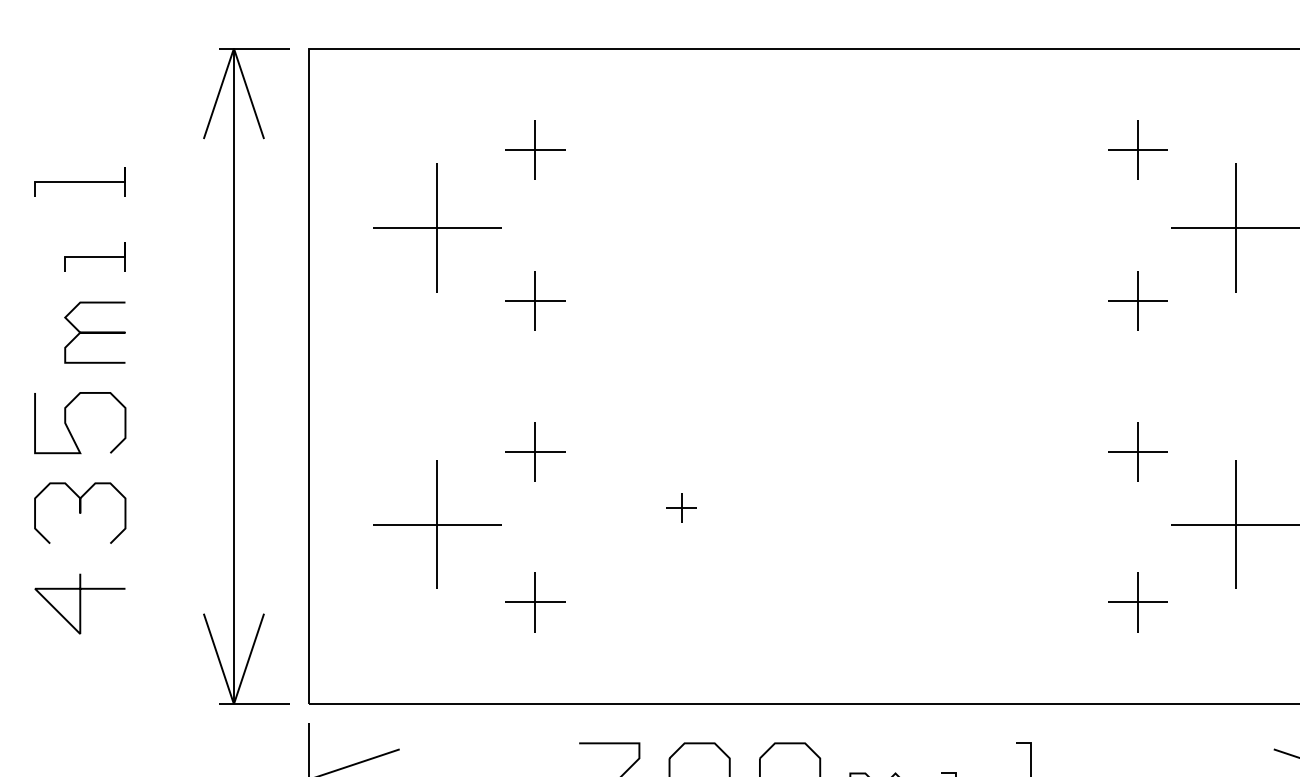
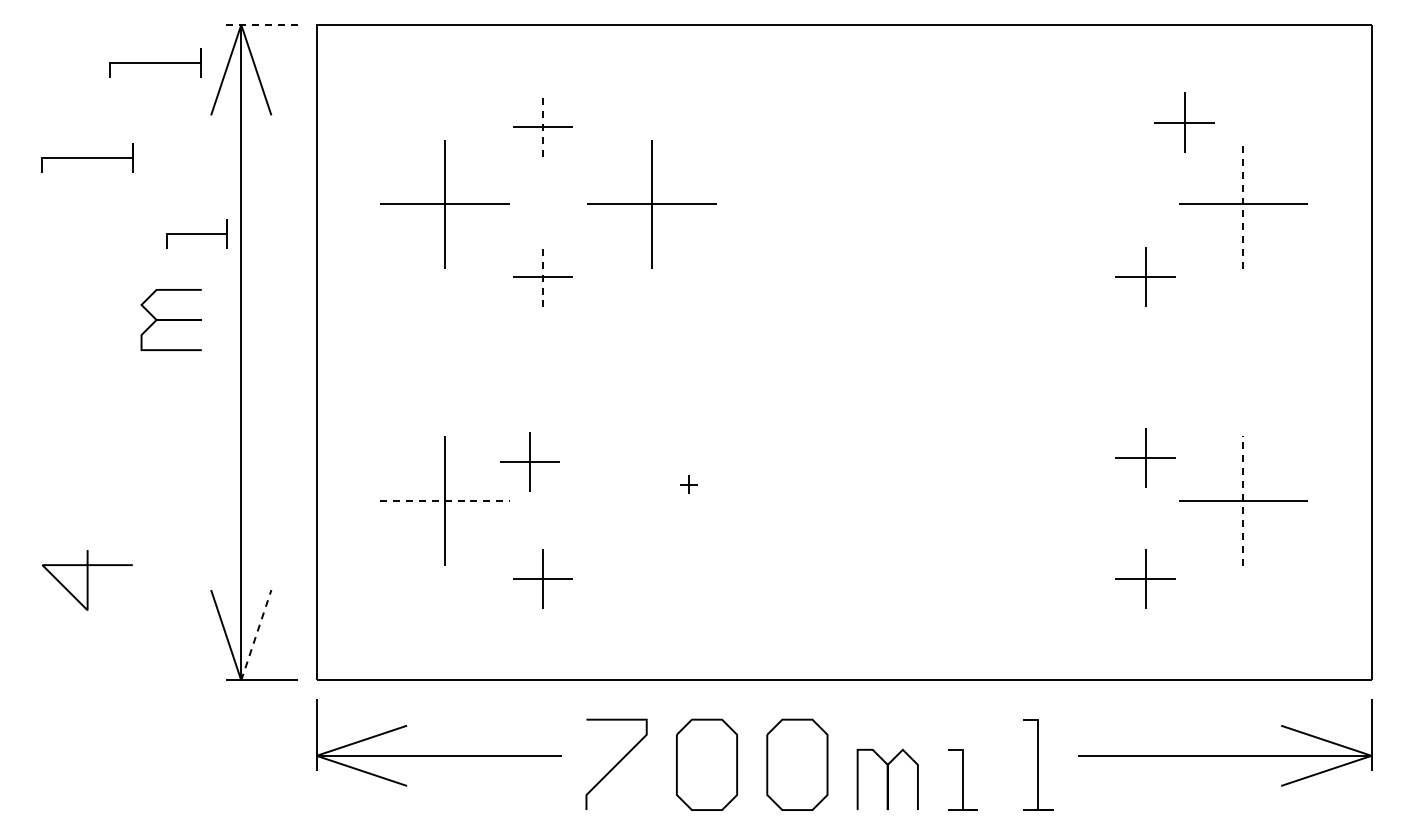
line: (255, 48) -> (262, 24), solid -> dashed
line: (148, 86) -> (155, 62), added
line: (535, 150) -> (542, 126), solid -> dashed
part: (1138, 150) -> (1184, 122), moved
part: (644, 228) -> (651, 204), added
line: (1236, 228) -> (1243, 204), solid -> dashed
line: (95, 257) -> (196, 233), moved
line: (535, 300) -> (542, 276), solid -> dashed
curve: (94, 332) -> (170, 319), moved
curve: (69, 428) -> (76, 404), removed
part: (535, 451) -> (529, 461), moved
part: (1138, 451) -> (1145, 457), moved
part: (681, 508) -> (688, 484), size x0.6
curve: (80, 513) -> (87, 489), removed
line: (437, 525) -> (444, 501), solid -> dashed
line: (1236, 525) -> (1243, 501), solid -> dashed
line: (249, 659) -> (256, 635), solid -> dashed

